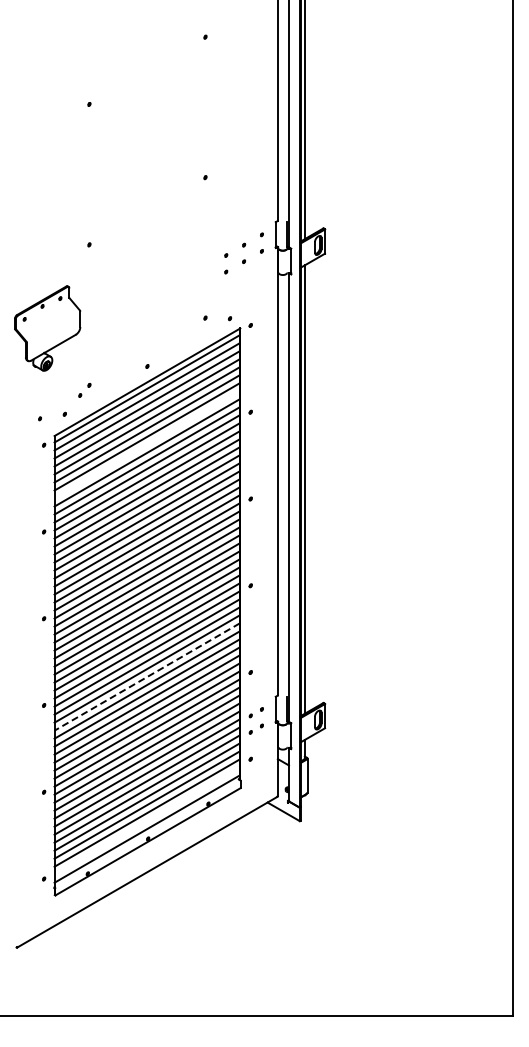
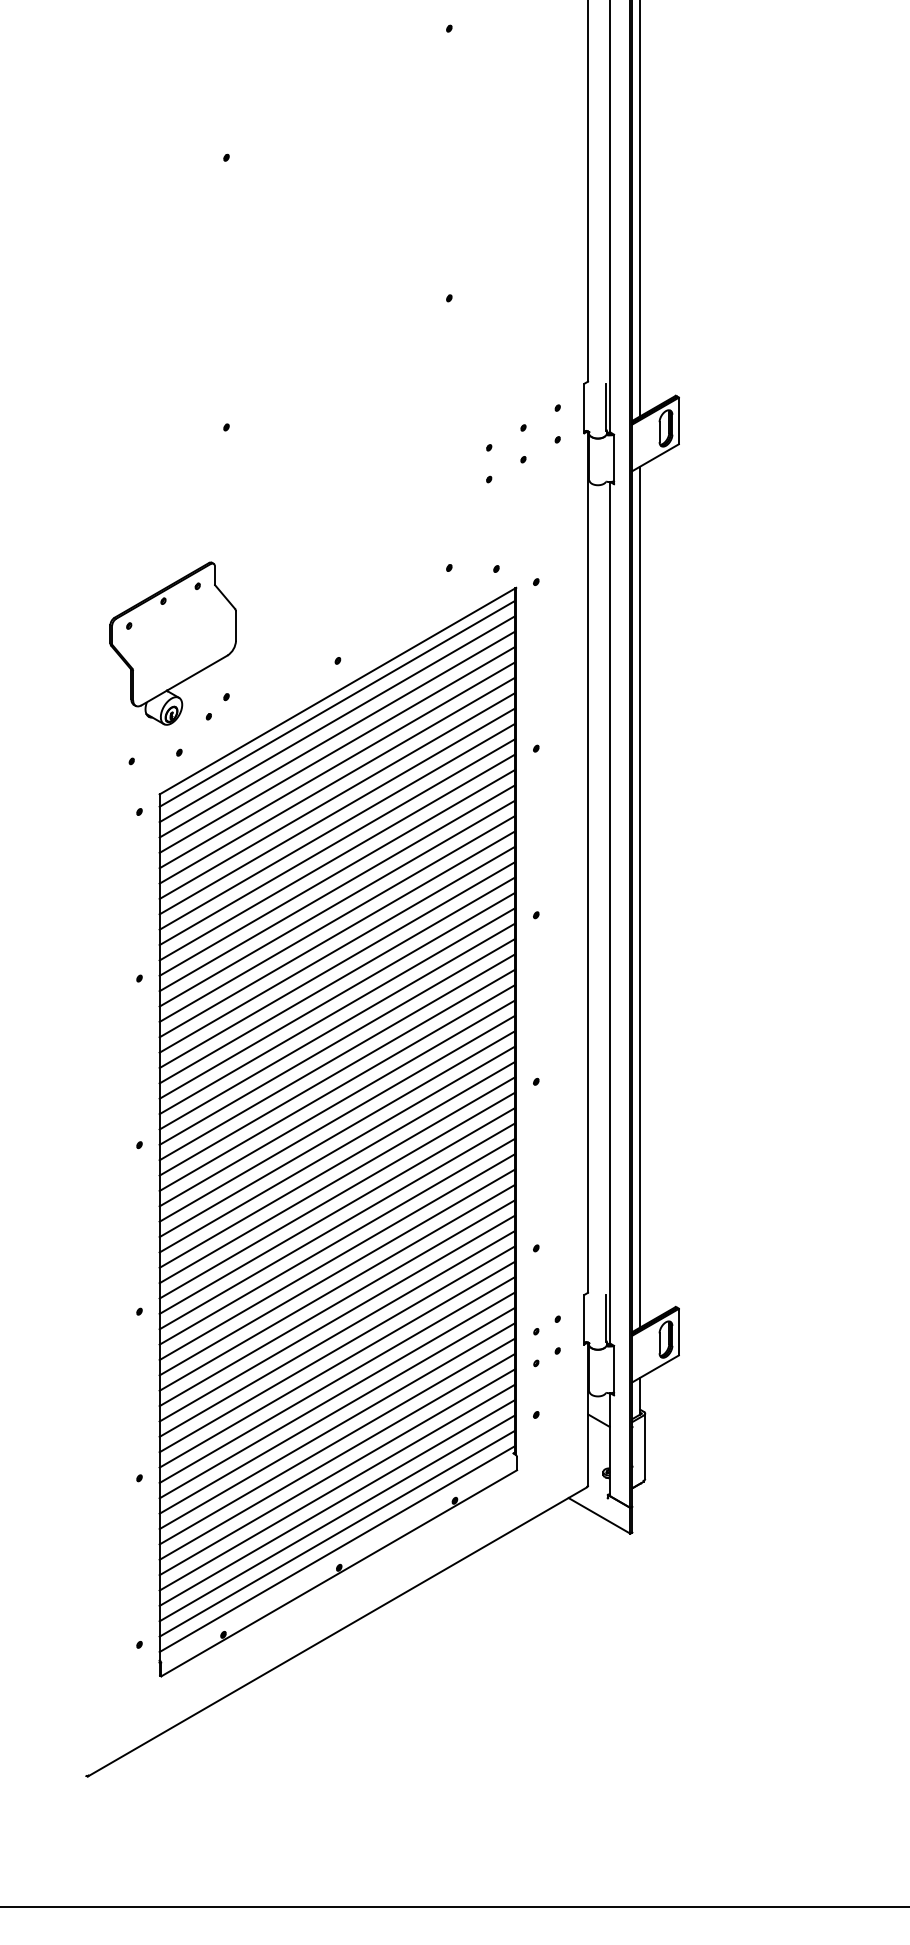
part: (47, 328) -> (172, 643), moved
line: (146, 444) -> (336, 810), added
line: (146, 677) -> (336, 1257), dashed -> solid
line: (146, 820) -> (336, 1532), added

